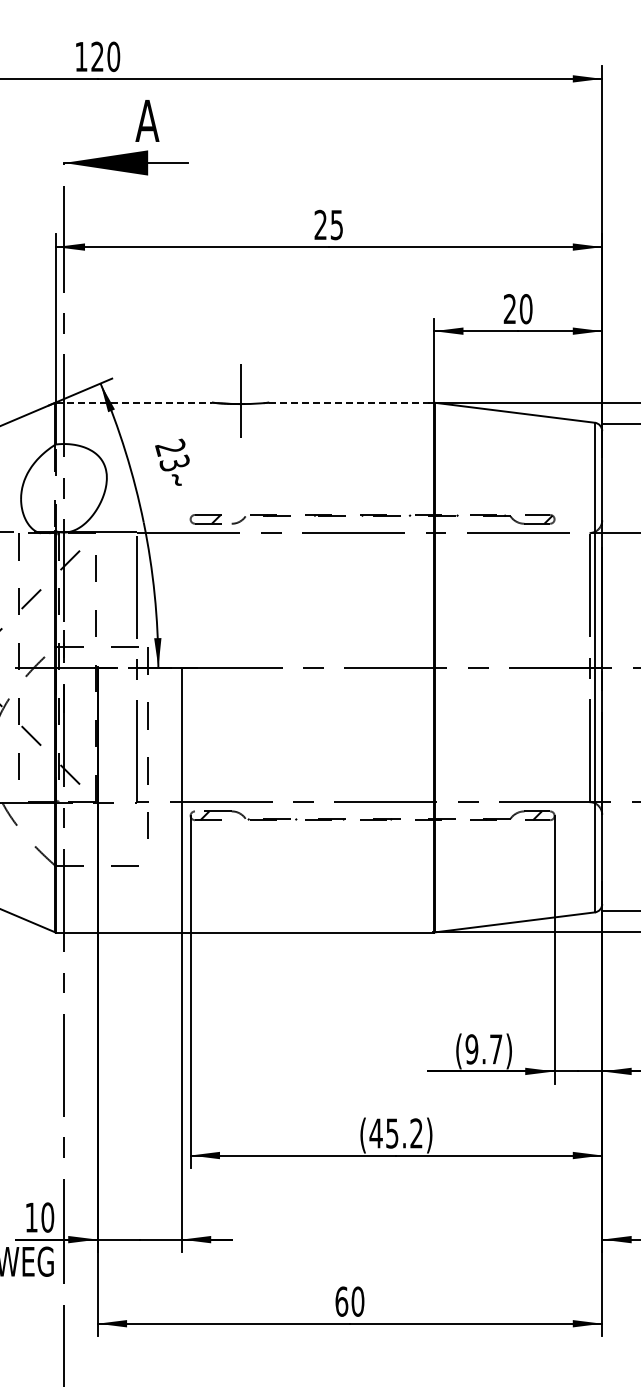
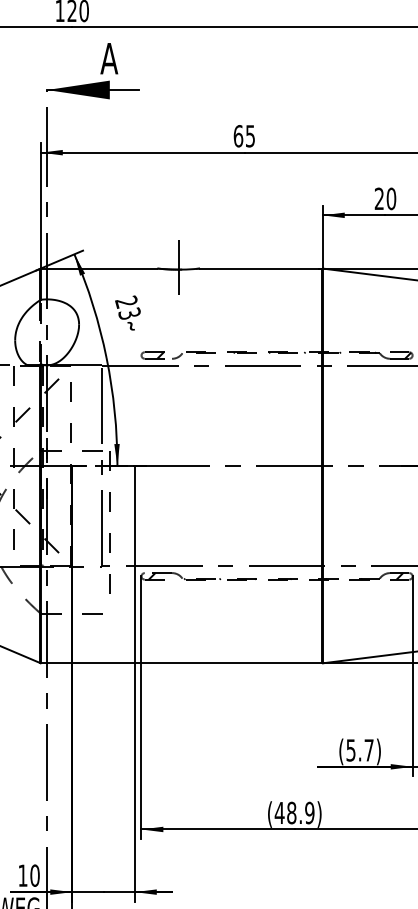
text: (320, 224) -> (238, 135), 25 -> 65
line: (134, 402) -> (99, 268), dashed -> solid
line: (351, 402) -> (261, 268), dashed -> solid
text: (471, 1049) -> (350, 750), (9.7) -> (5.7)
text: (404, 1133) -> (300, 813), (45.2) -> (48.9)

